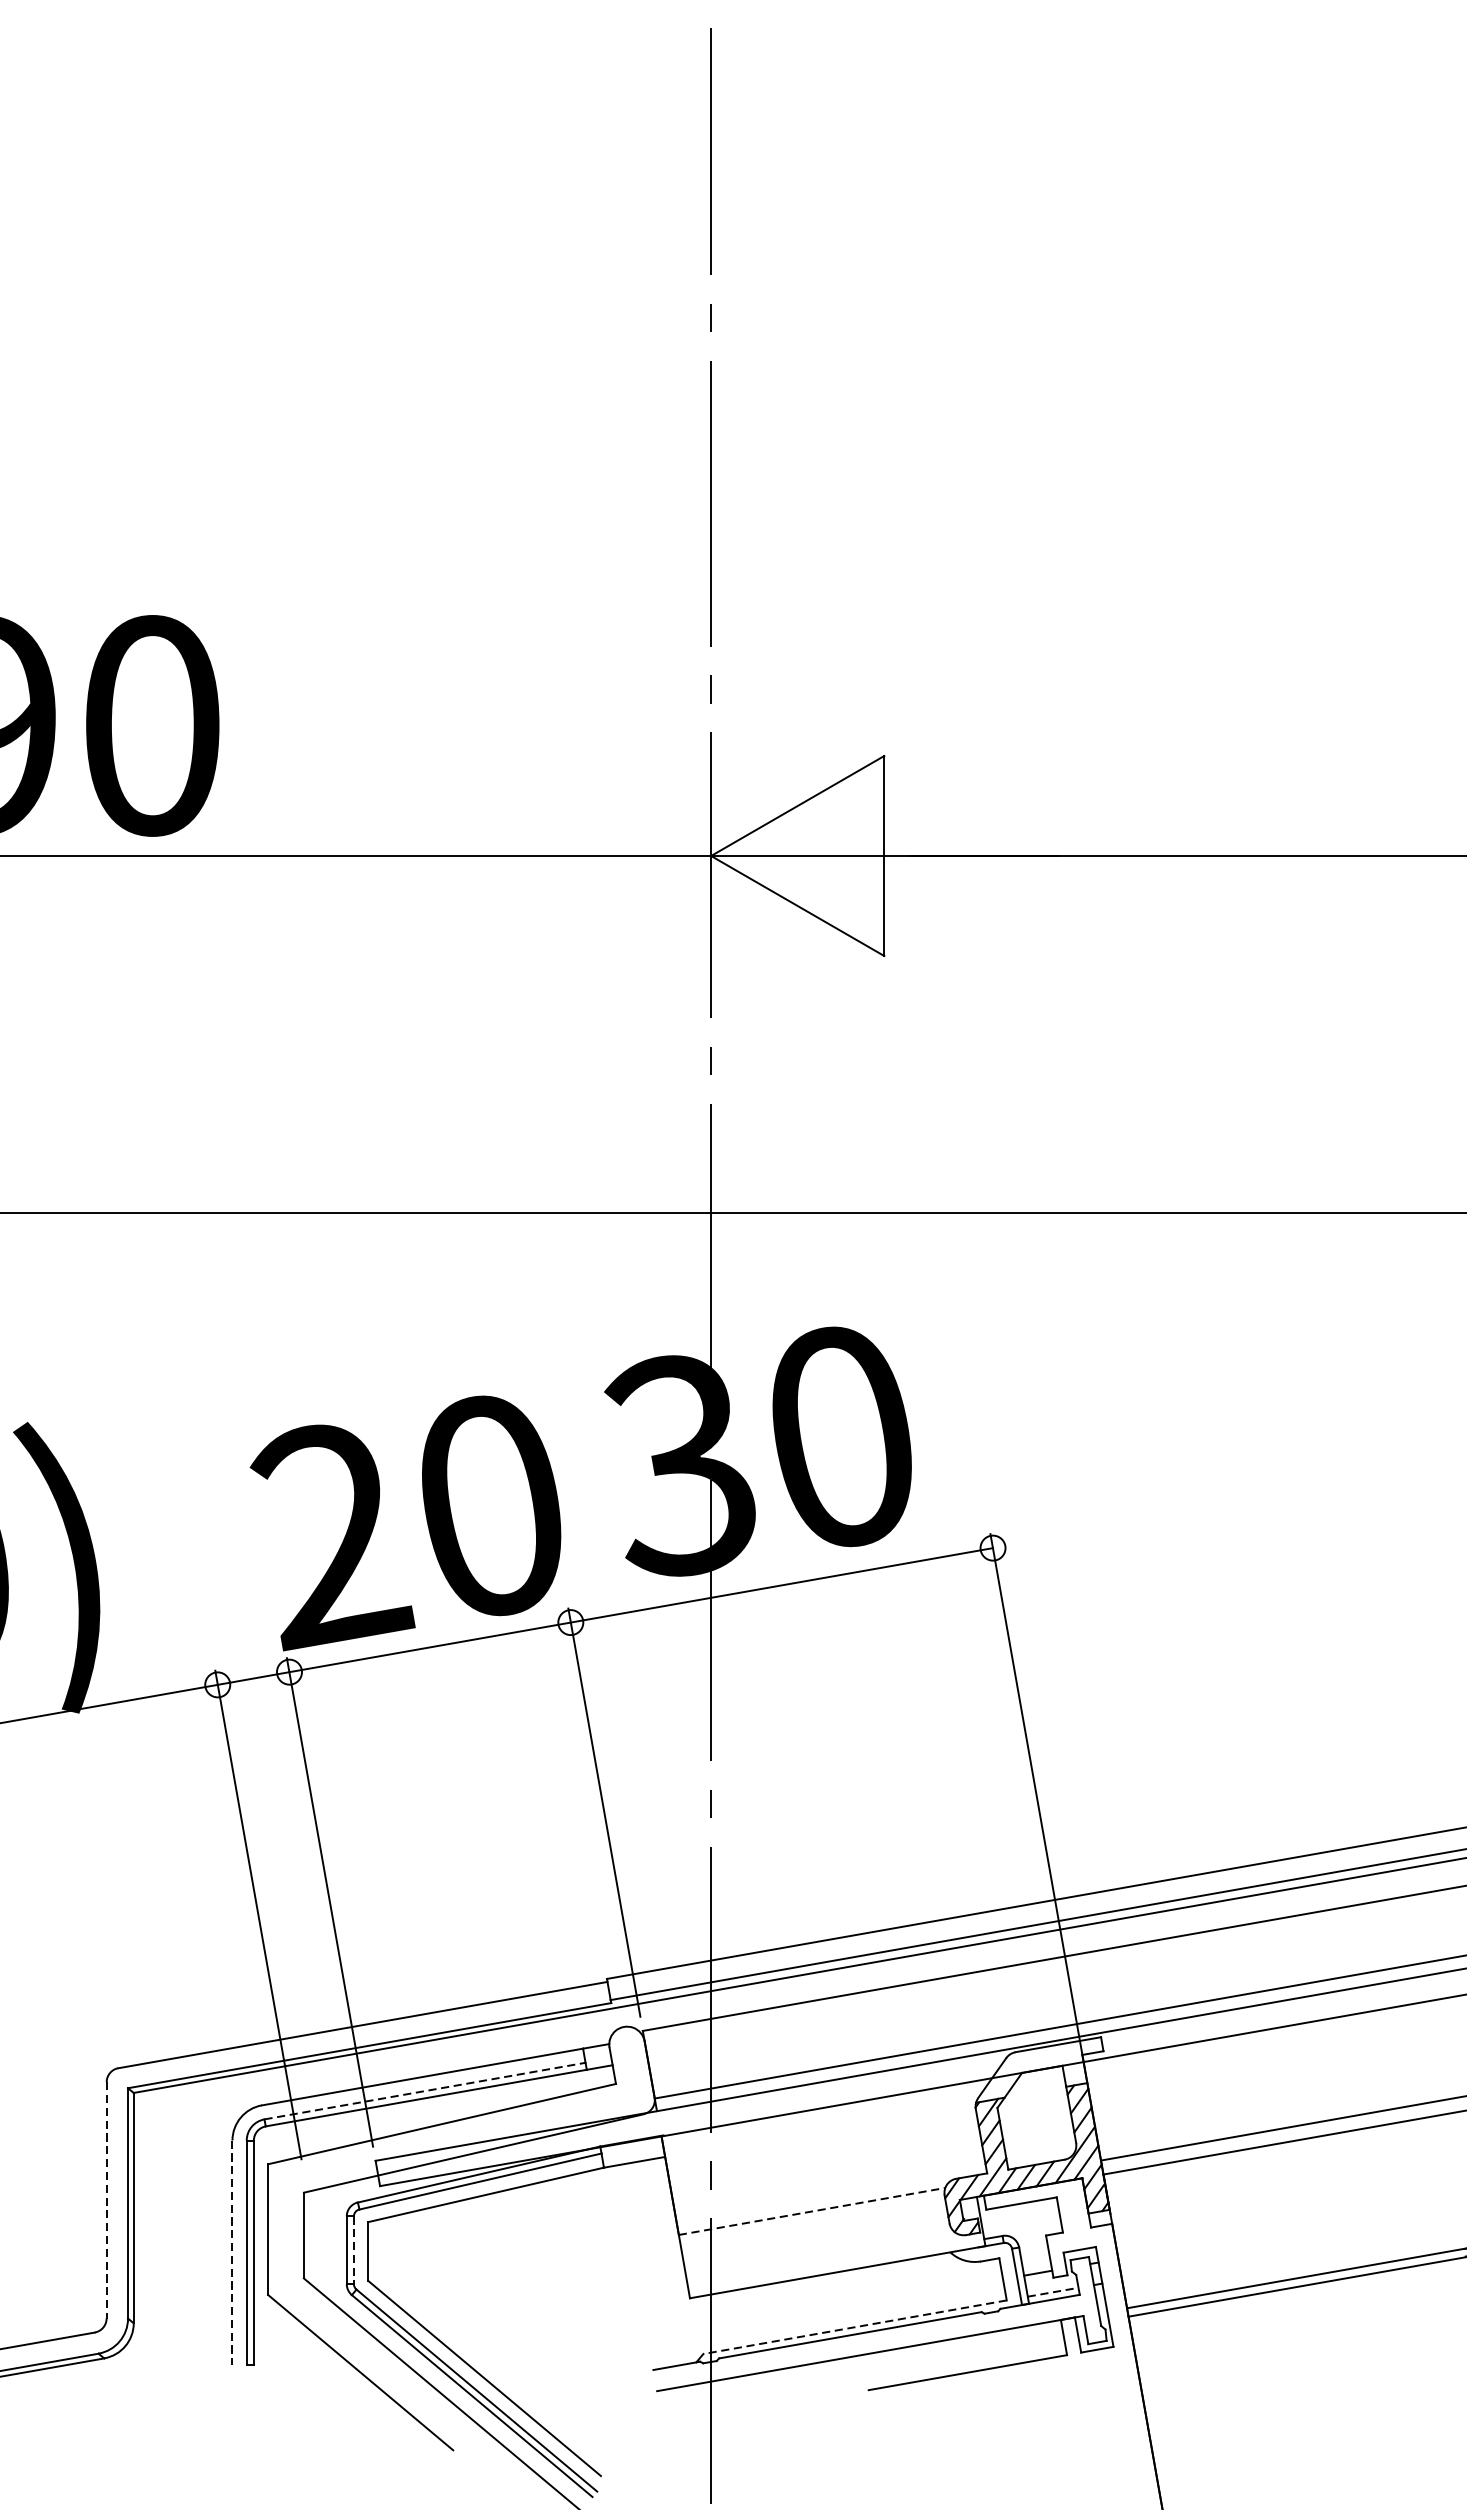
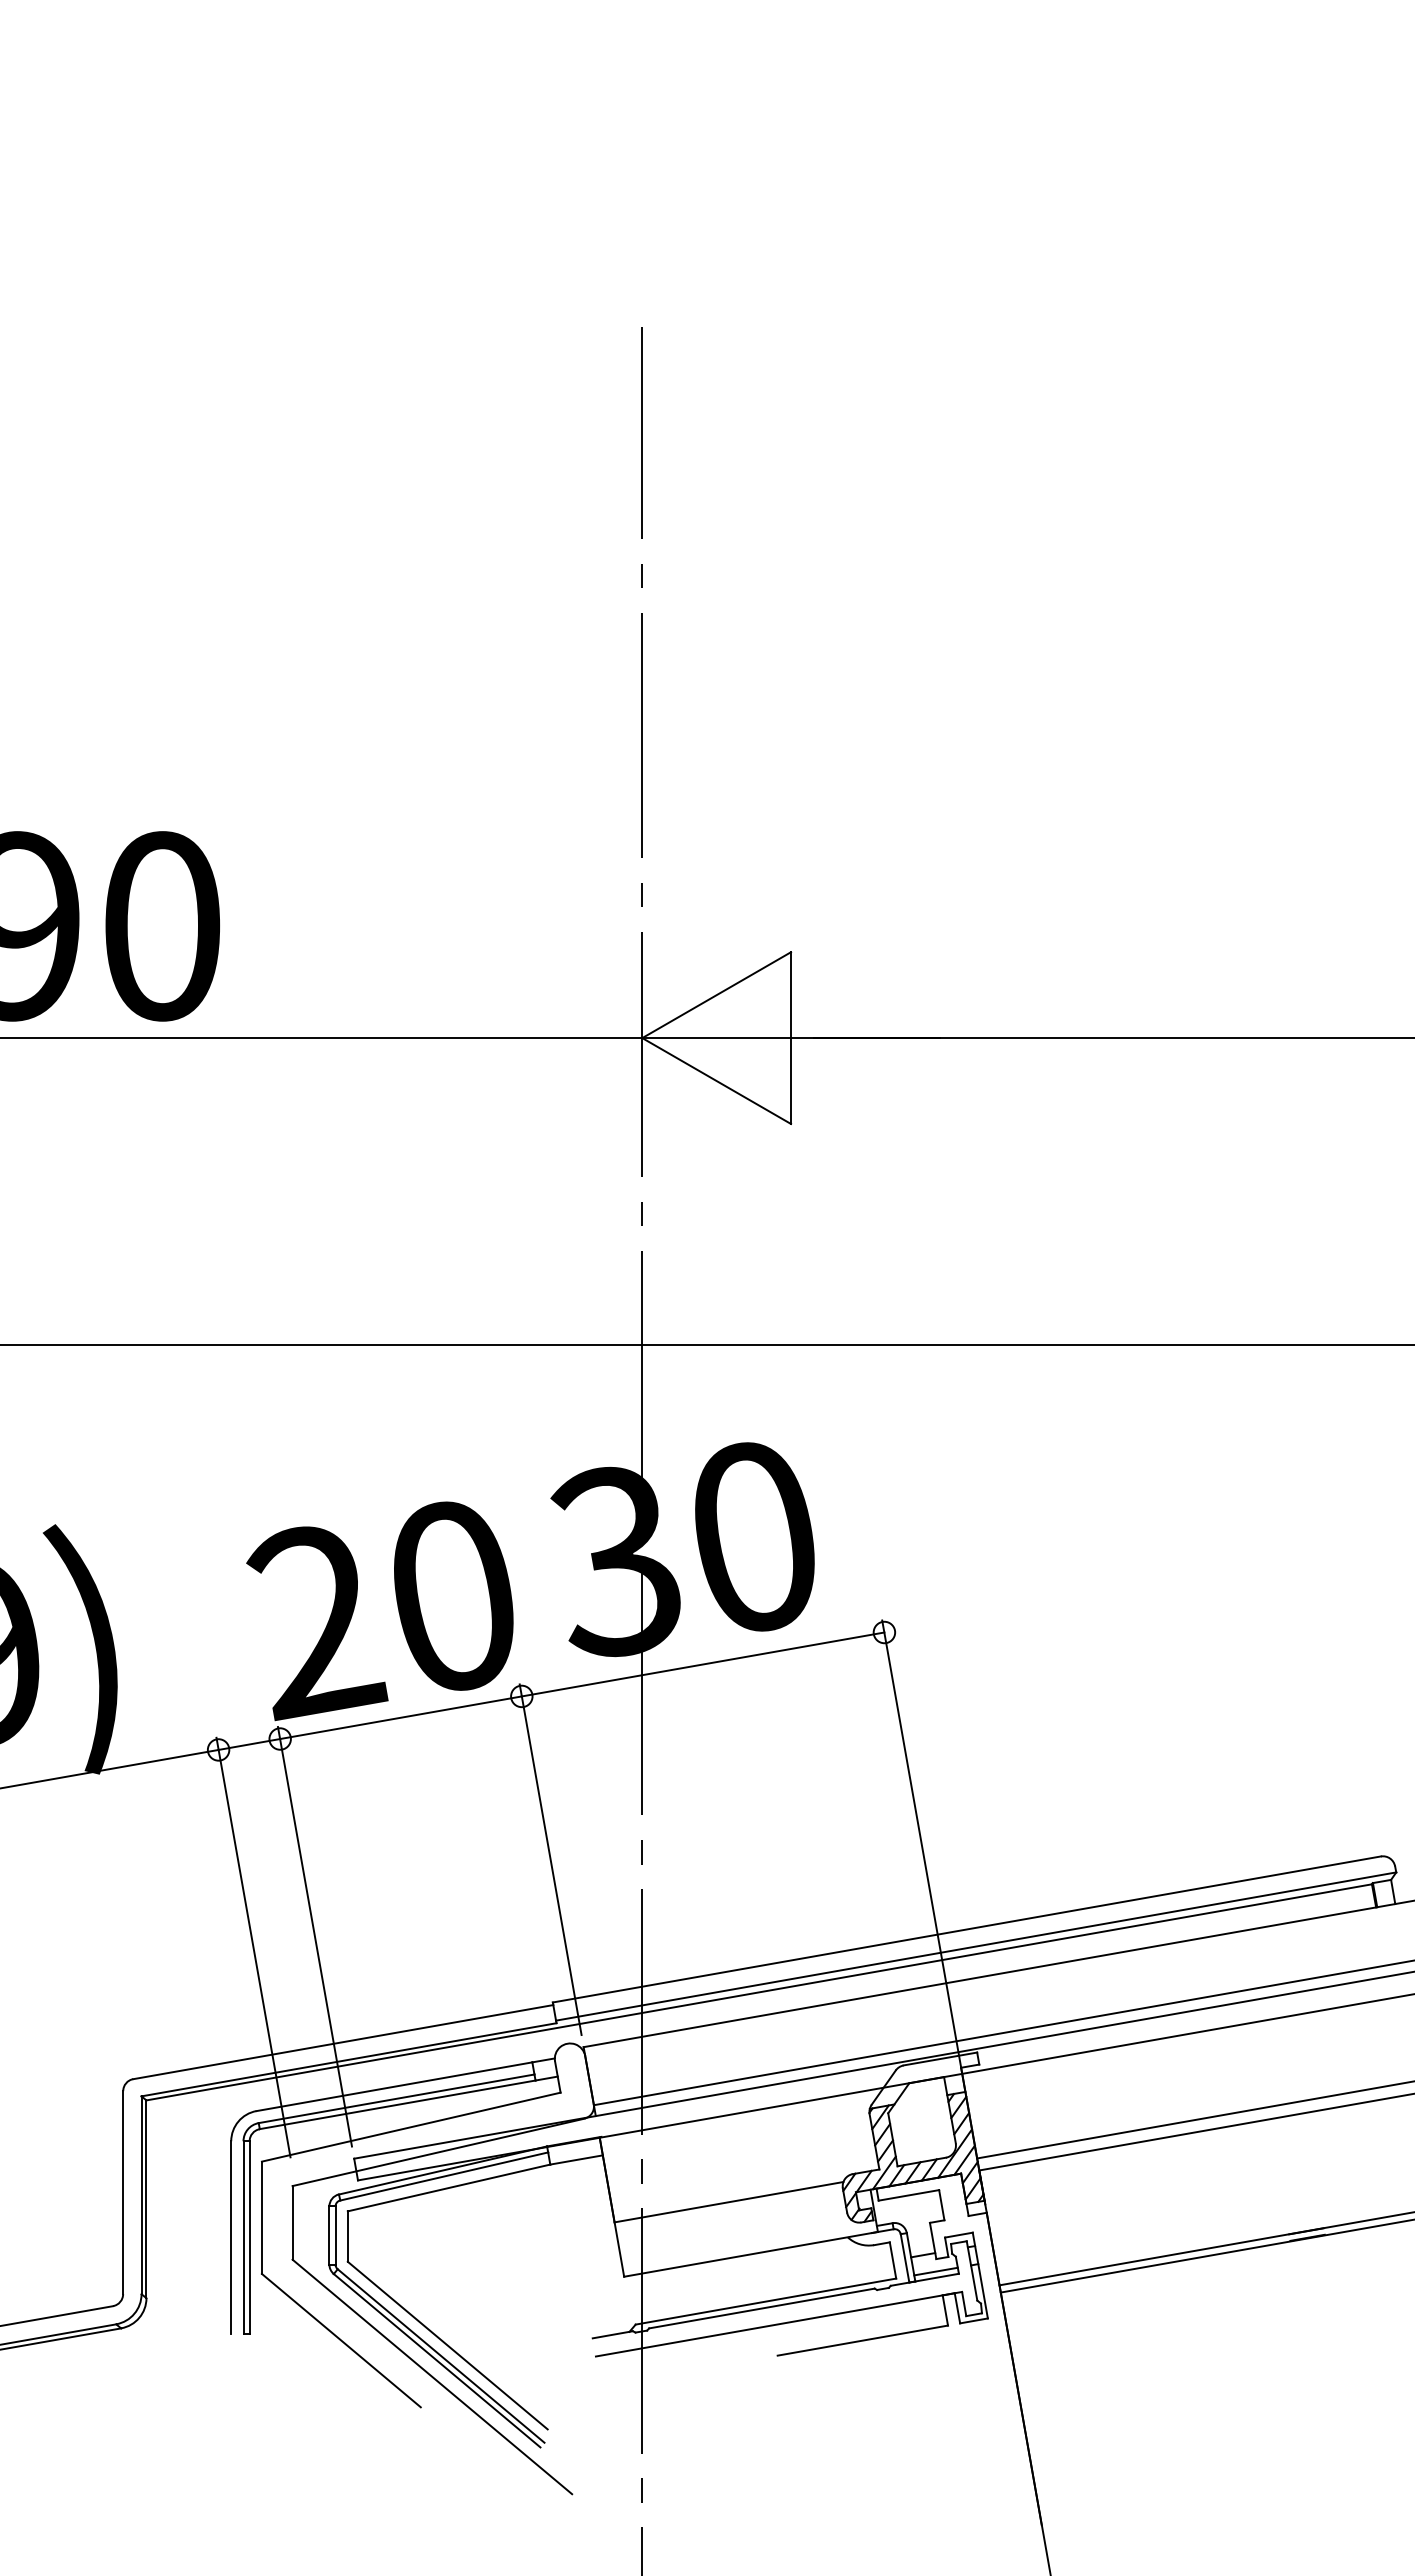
line: (424, 2090) -> (396, 2098), dashed -> solid
line: (107, 2201) -> (123, 2193), dashed -> solid
line: (812, 2211) -> (729, 2202), dashed -> solid
line: (353, 2251) -> (335, 2236), dashed -> solid
line: (232, 2253) -> (231, 2238), dashed -> solid
line: (1053, 2292) -> (936, 2271), dashed -> solid
line: (854, 2327) -> (765, 2301), dashed -> solid

